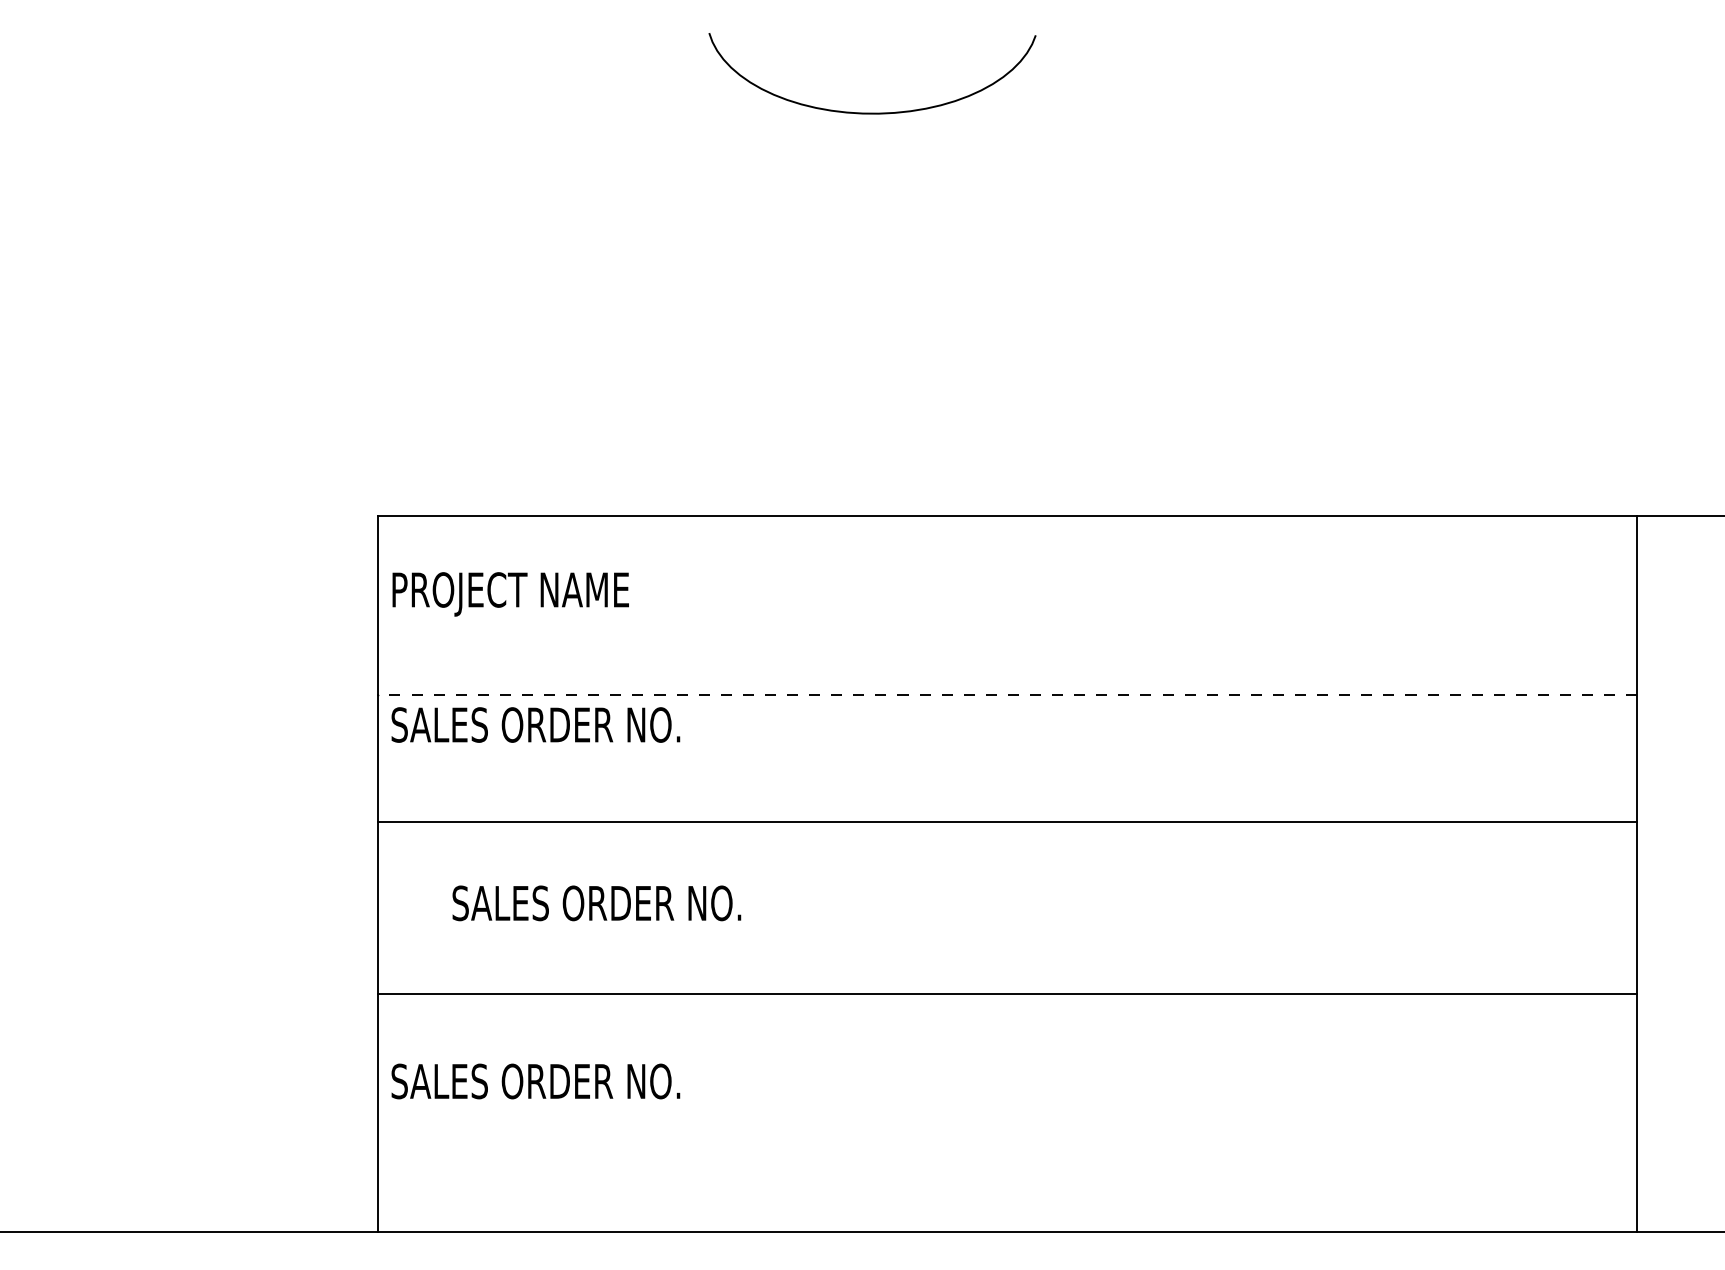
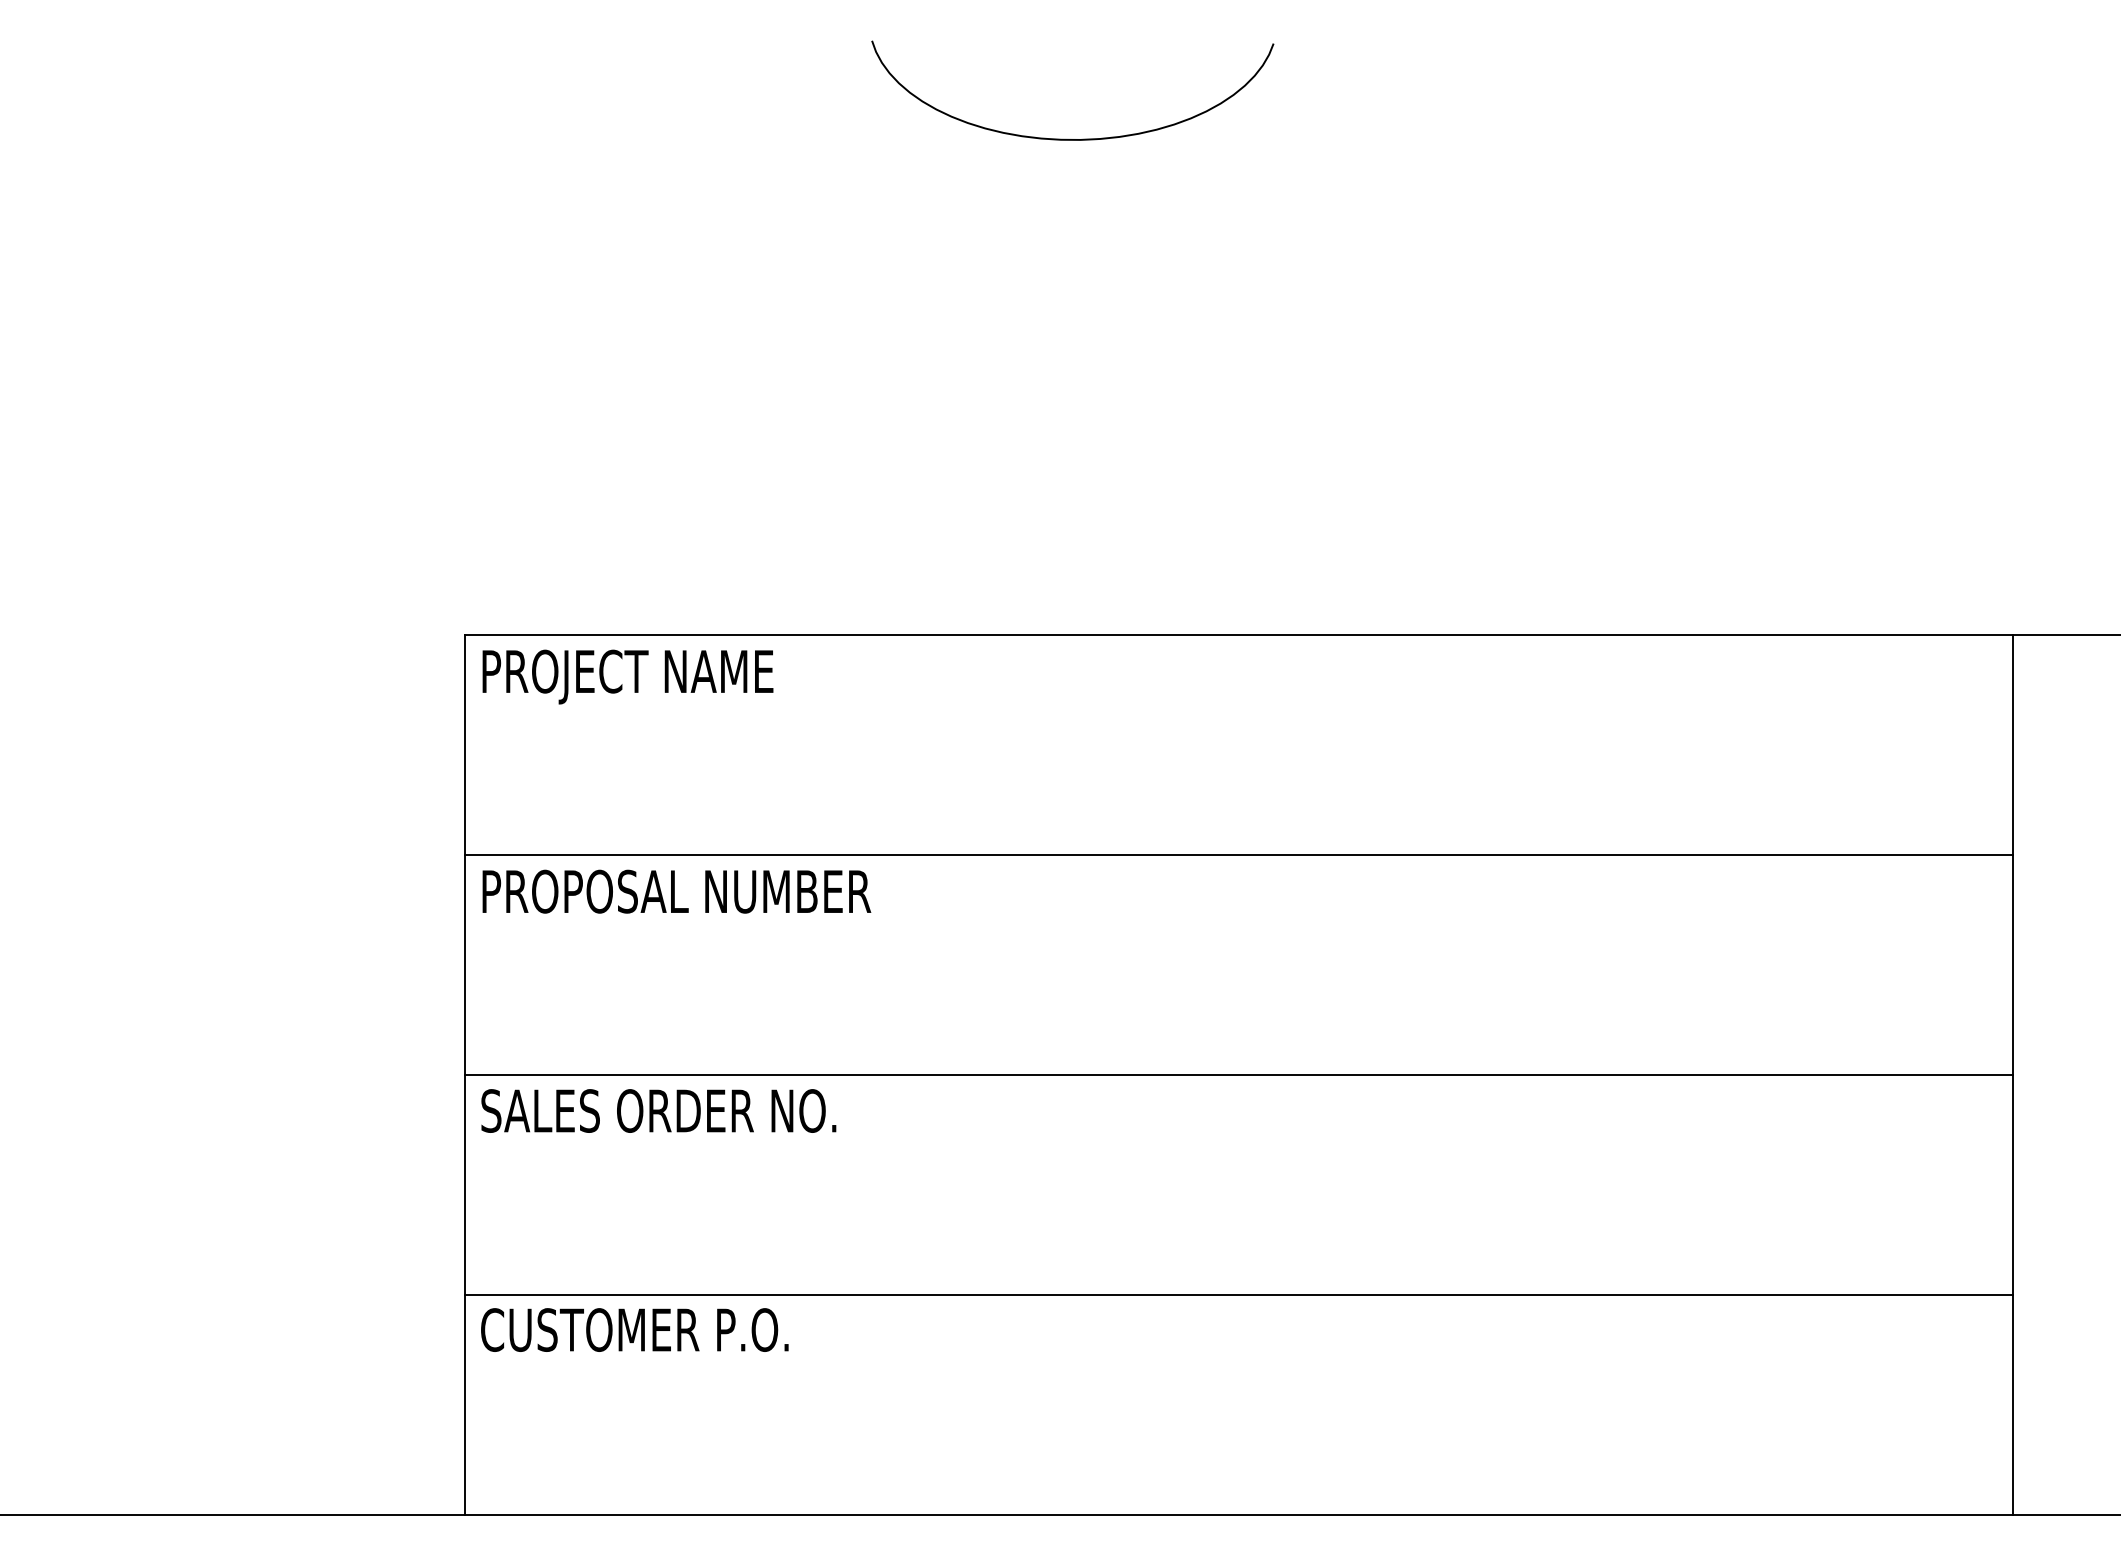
text: (510, 593) -> (627, 676), moved
line: (1007, 695) -> (1238, 855), dashed -> solid
text: (550, 724) -> (676, 891), SALES ORDER NO. -> PROPOSAL NUMBER
line: (1008, 822) -> (1239, 1075), moved
text: (596, 902) -> (658, 1110), moved
line: (1008, 994) -> (1239, 1295), moved
text: (535, 1081) -> (658, 1329), SALES ORDER NO. -> CUSTOMER P.O.

